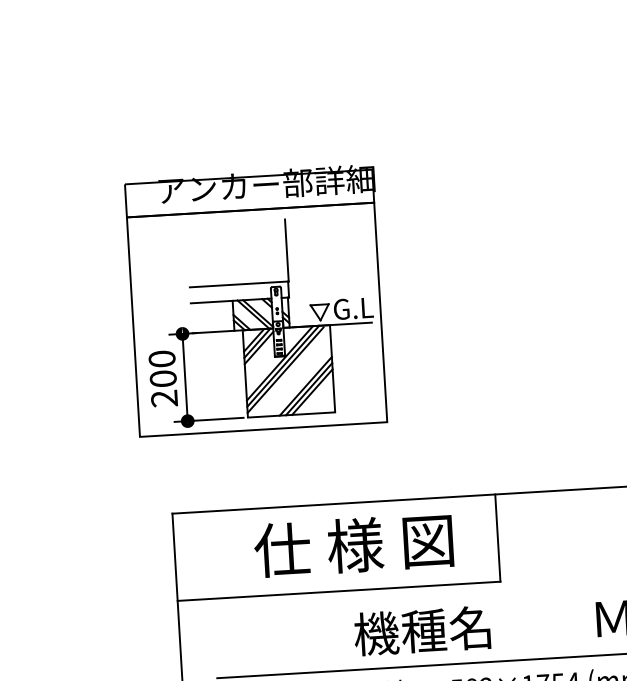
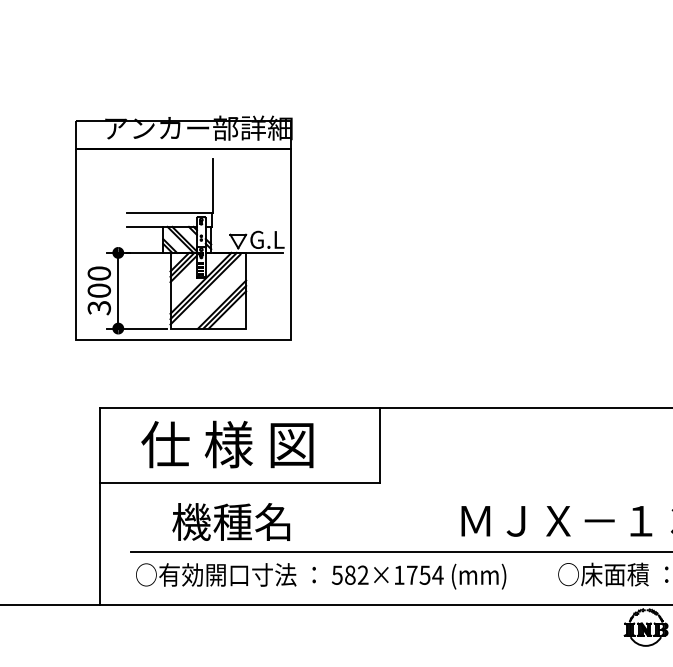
text: (164, 398) -> (99, 307), 200 -> 300
text: (353, 545) -> (227, 444), moved
text: (422, 630) -> (231, 521), moved

